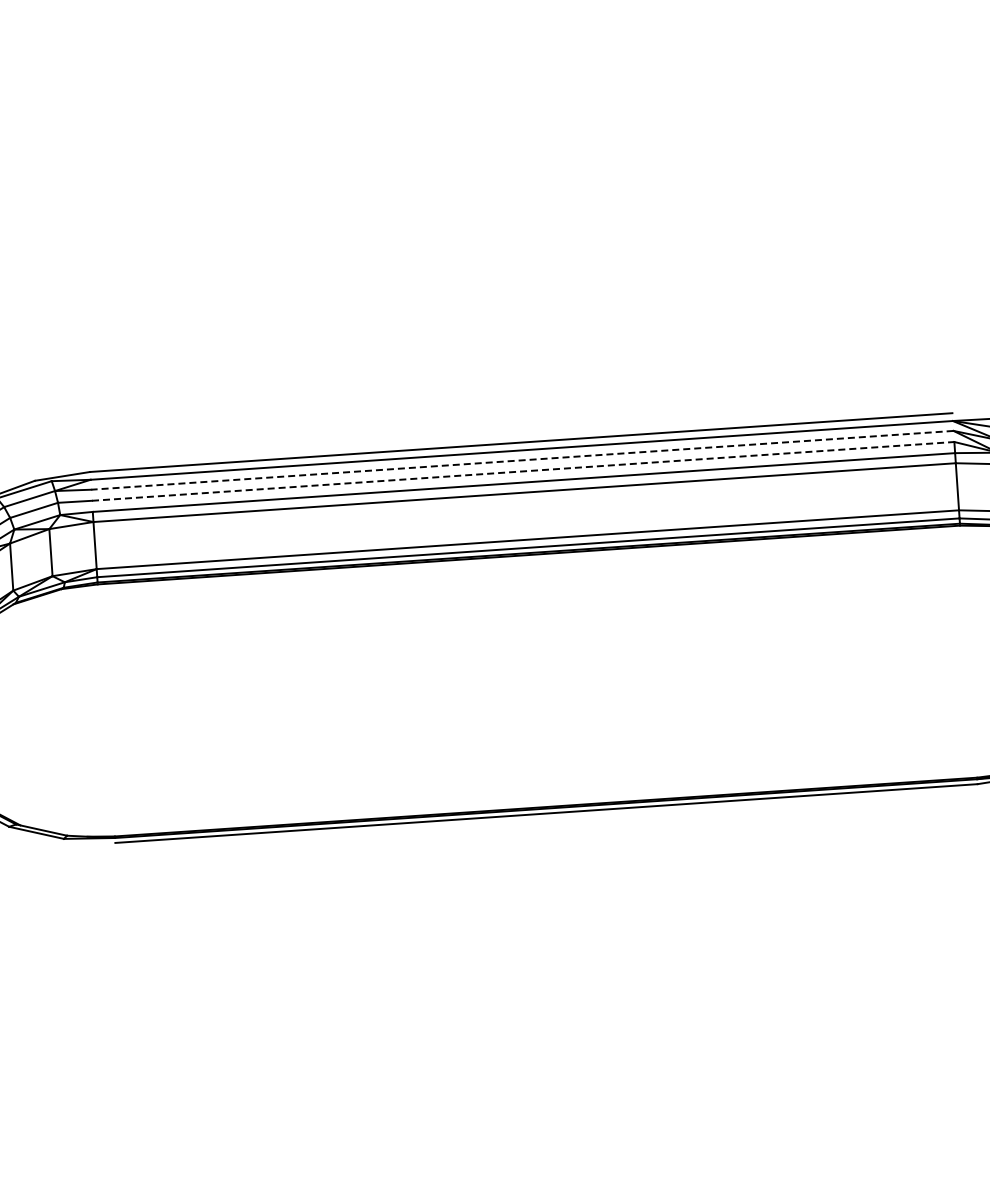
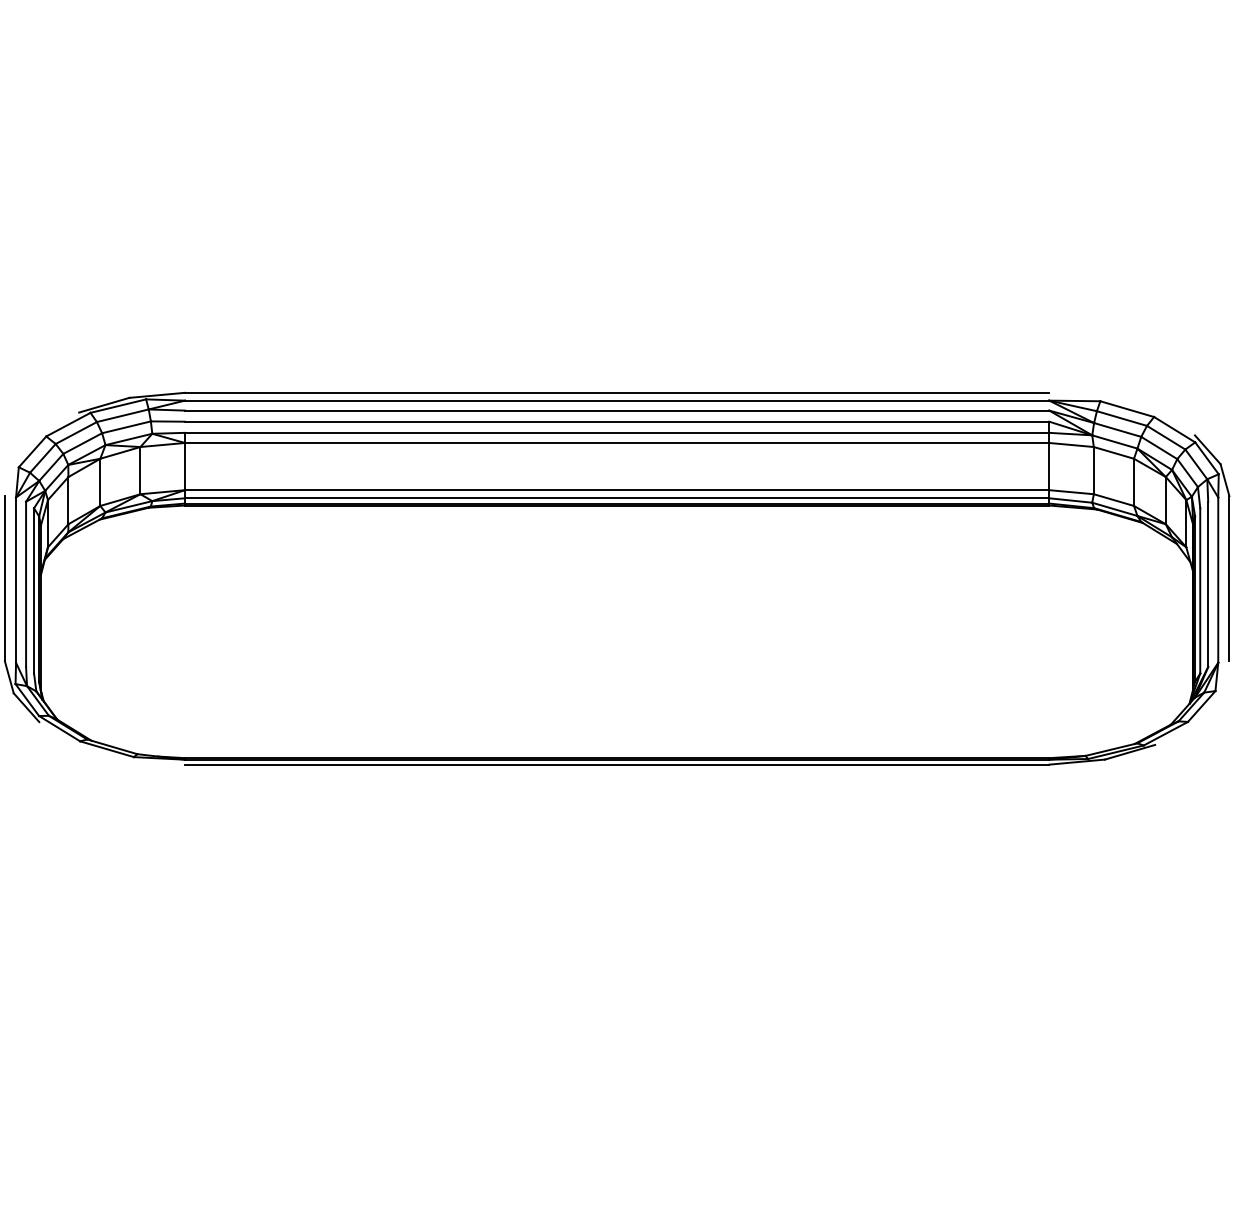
line: (521, 460) -> (616, 410), dashed -> solid
line: (523, 471) -> (617, 421), dashed -> solid

